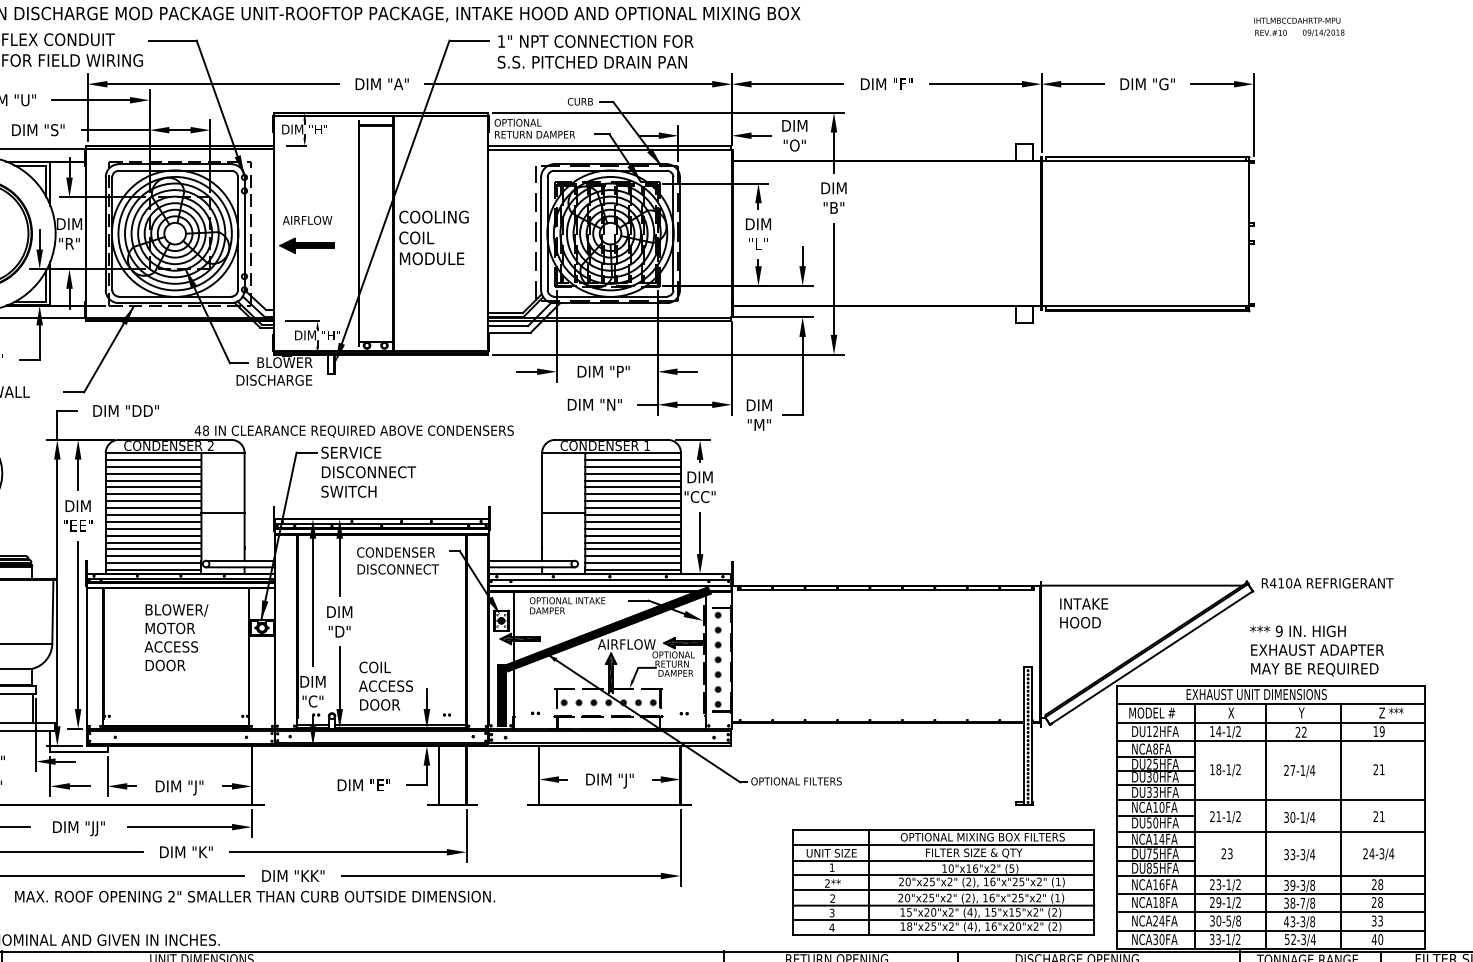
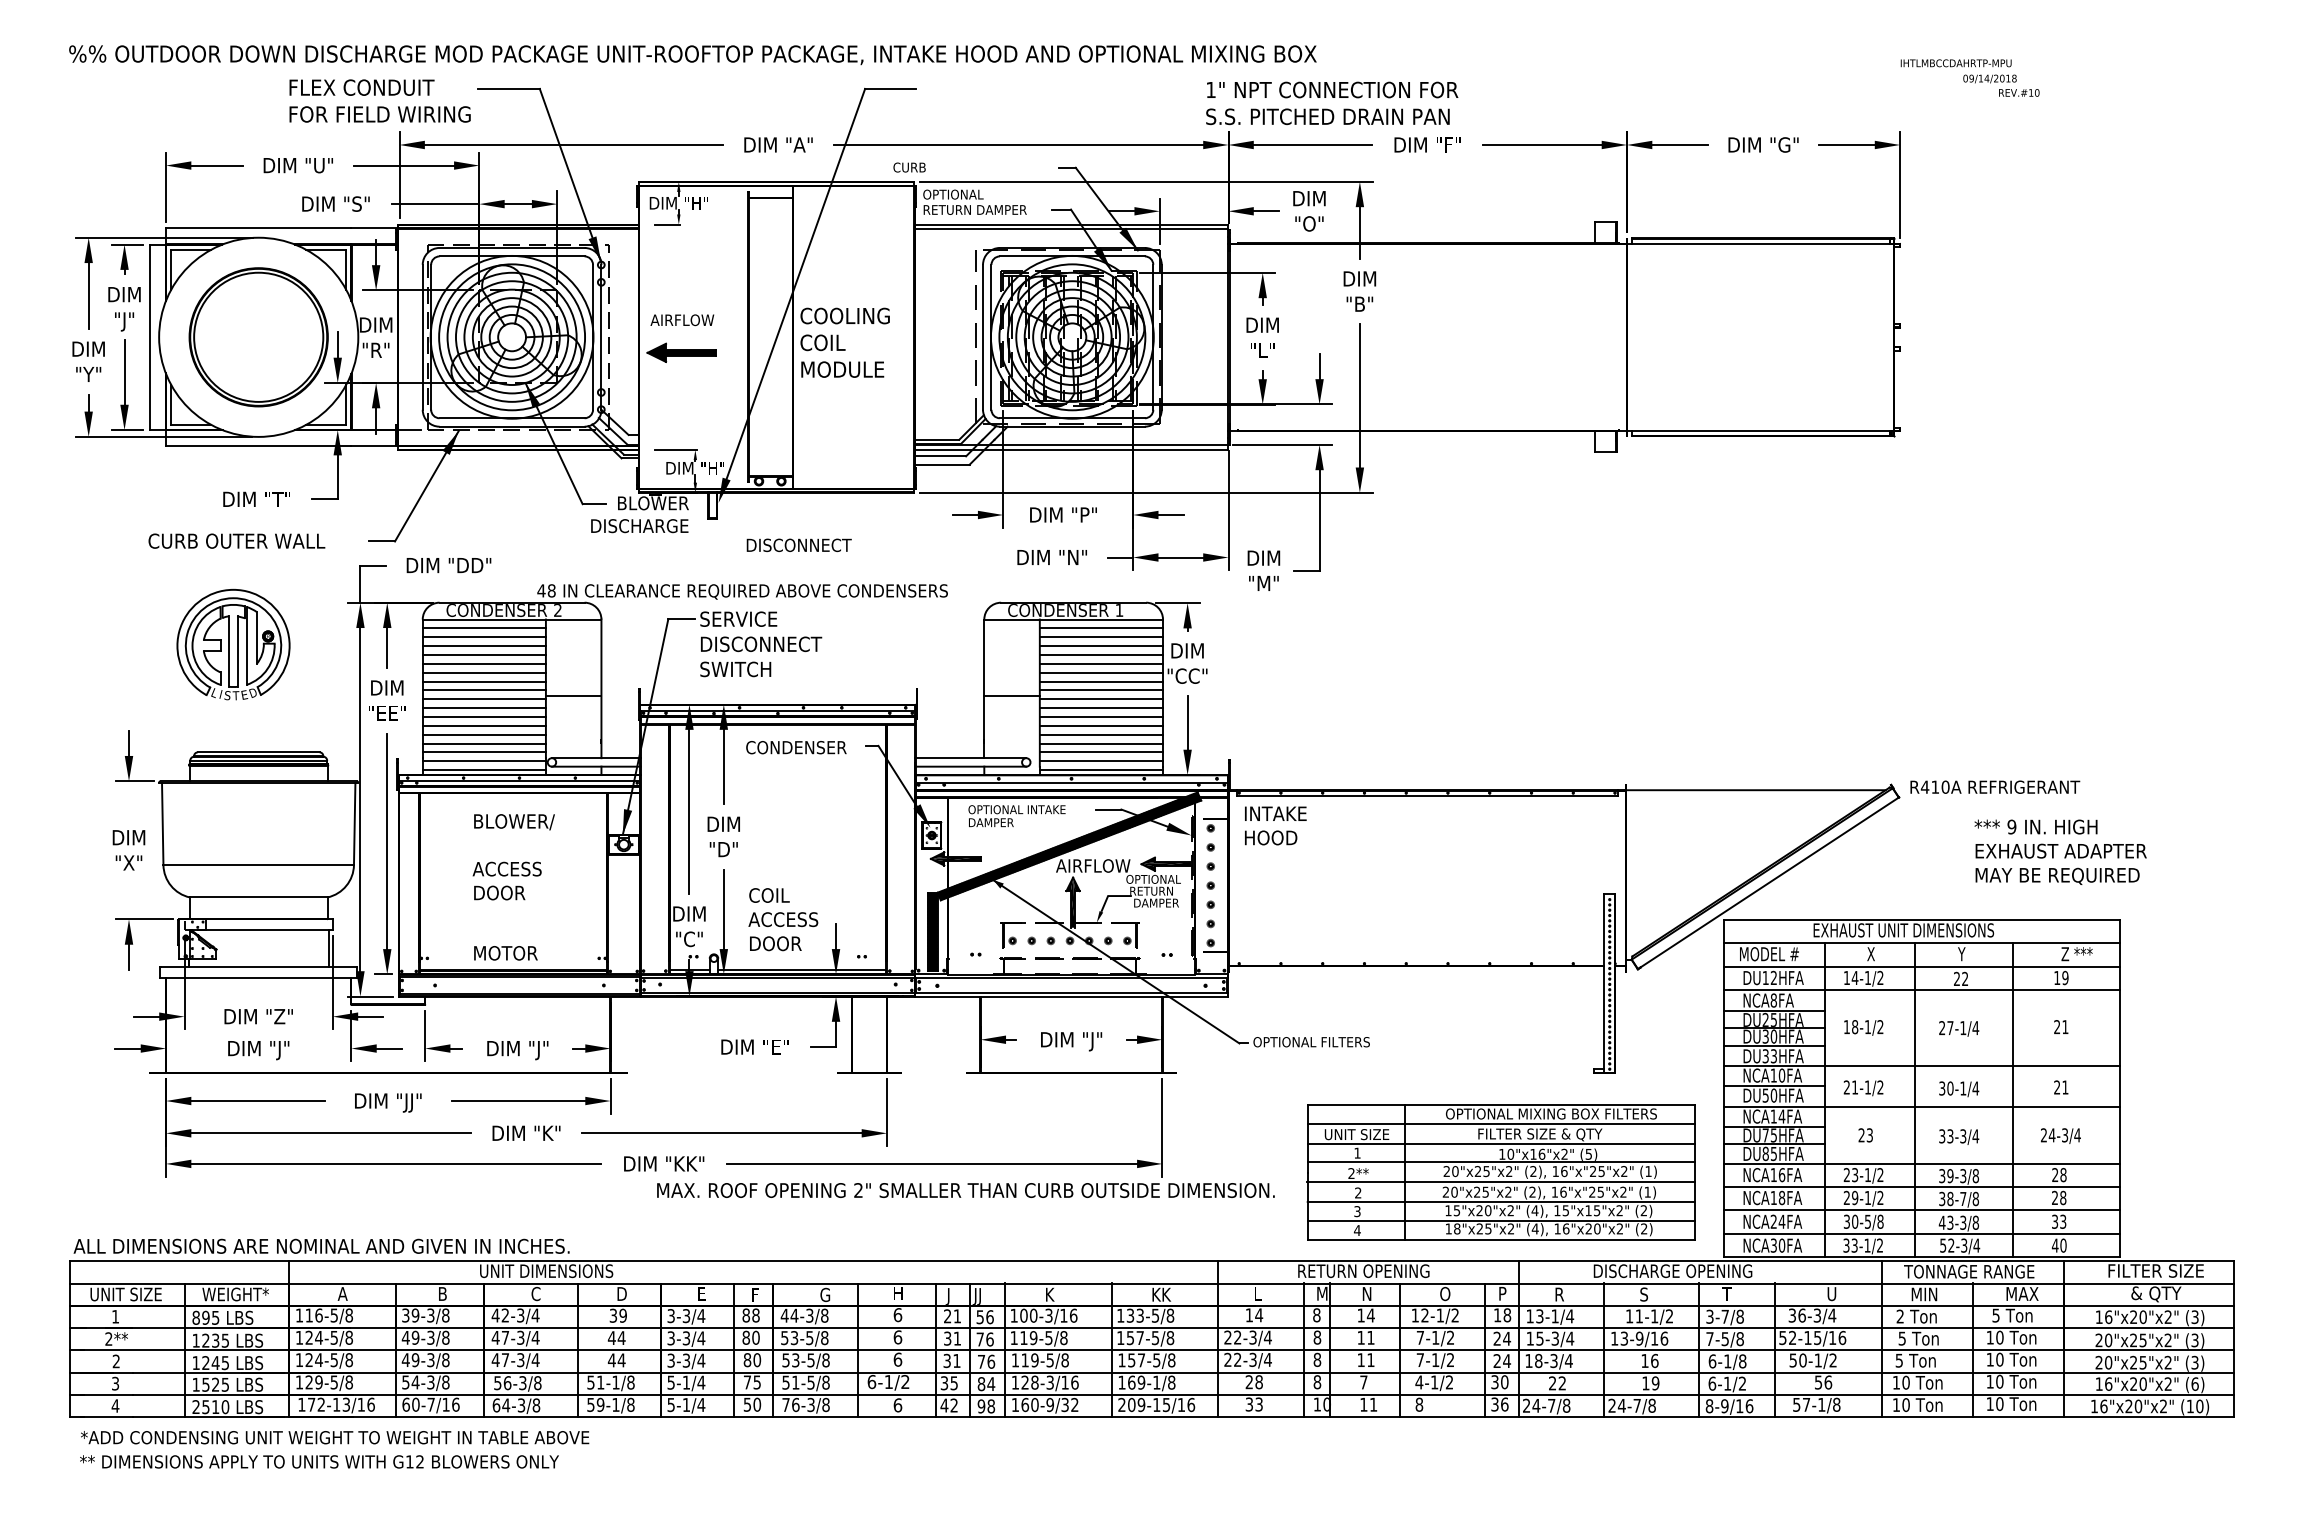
text: (1271, 32) -> (2019, 92), moved
text: (595, 51) -> (1332, 103), moved
text: (580, 101) -> (909, 167), moved
text: (397, 569) -> (798, 545), moved
text: (1083, 613) -> (1275, 825), moved
text: (170, 628) -> (505, 953), moved
text: (1317, 650) -> (2060, 851), moved
text: (254, 896) -> (965, 1190), moved

